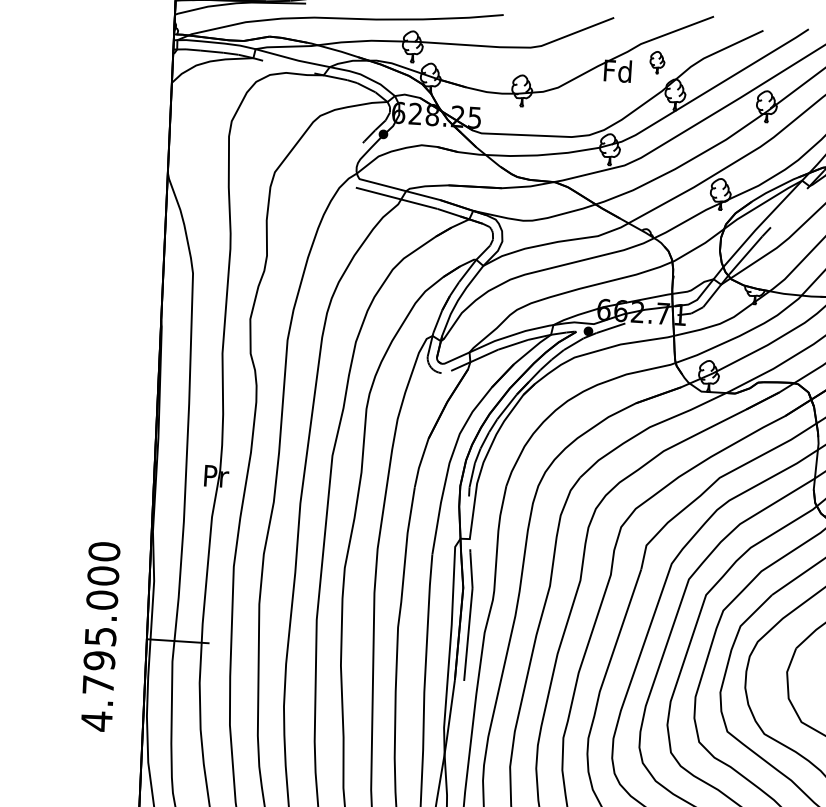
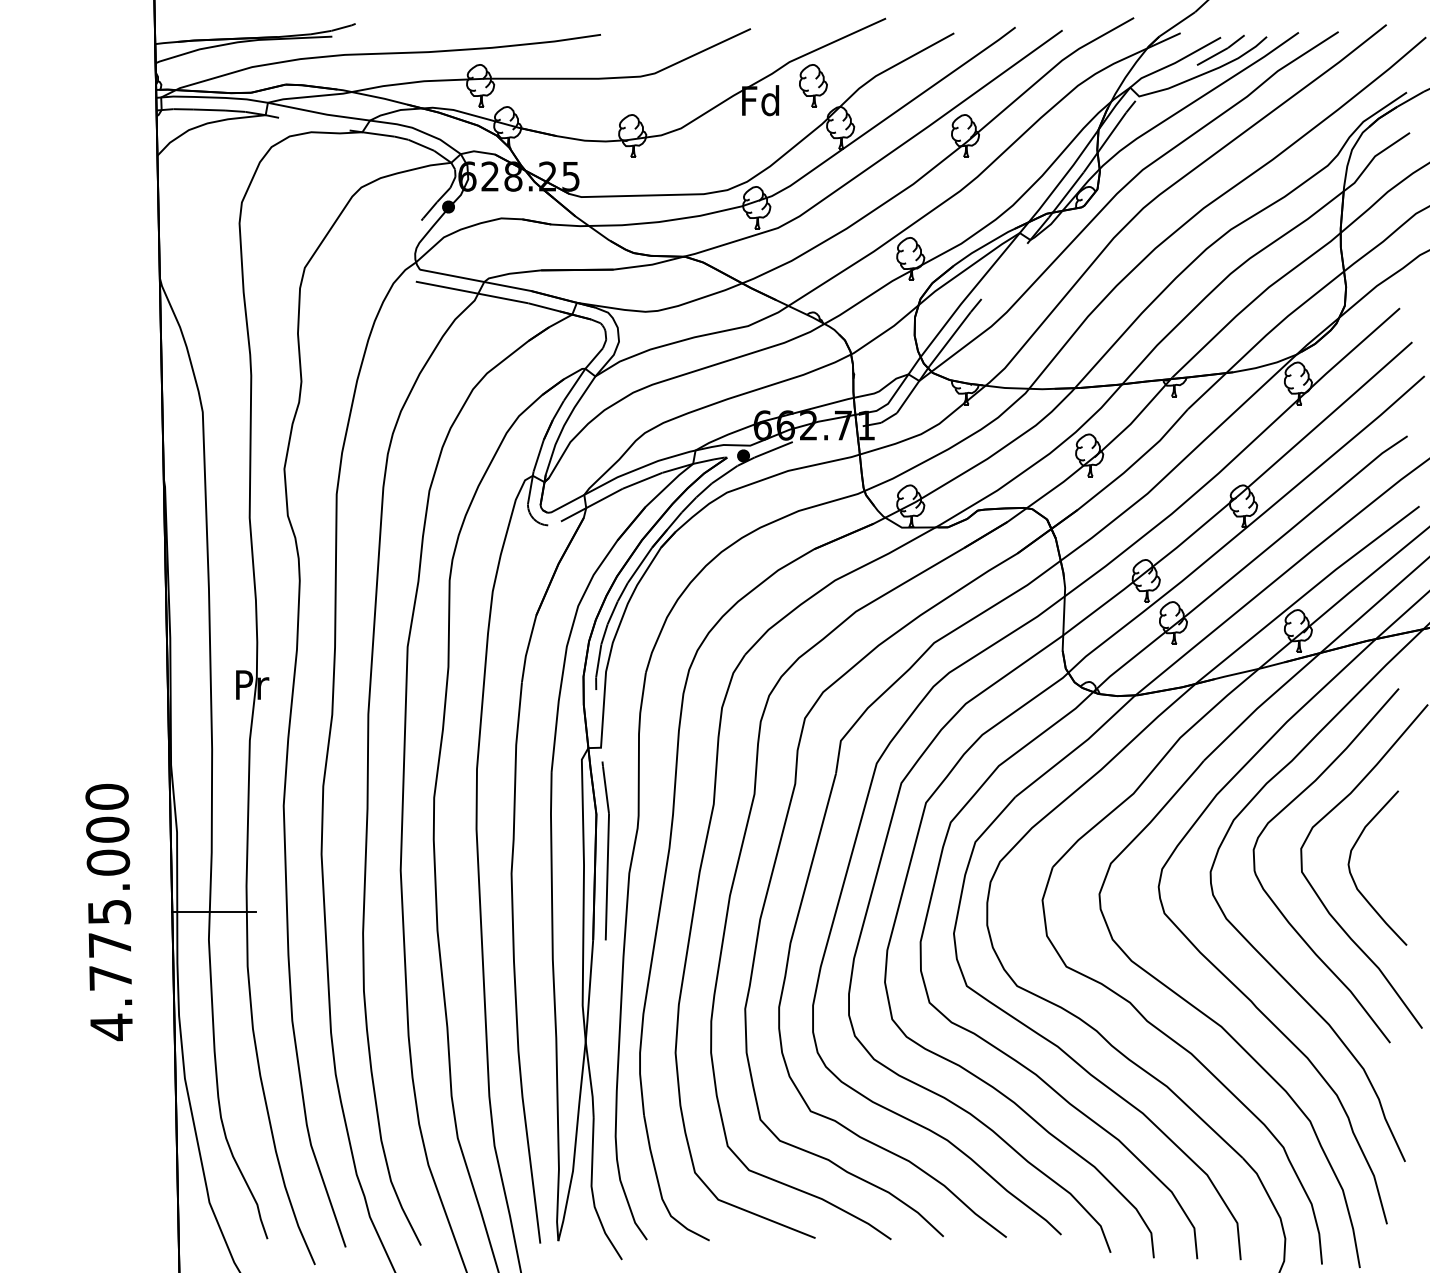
part: (657, 62) -> (813, 85), size x1.43
text: (99, 661) -> (109, 945), 4.795.000 -> 4.775.000

